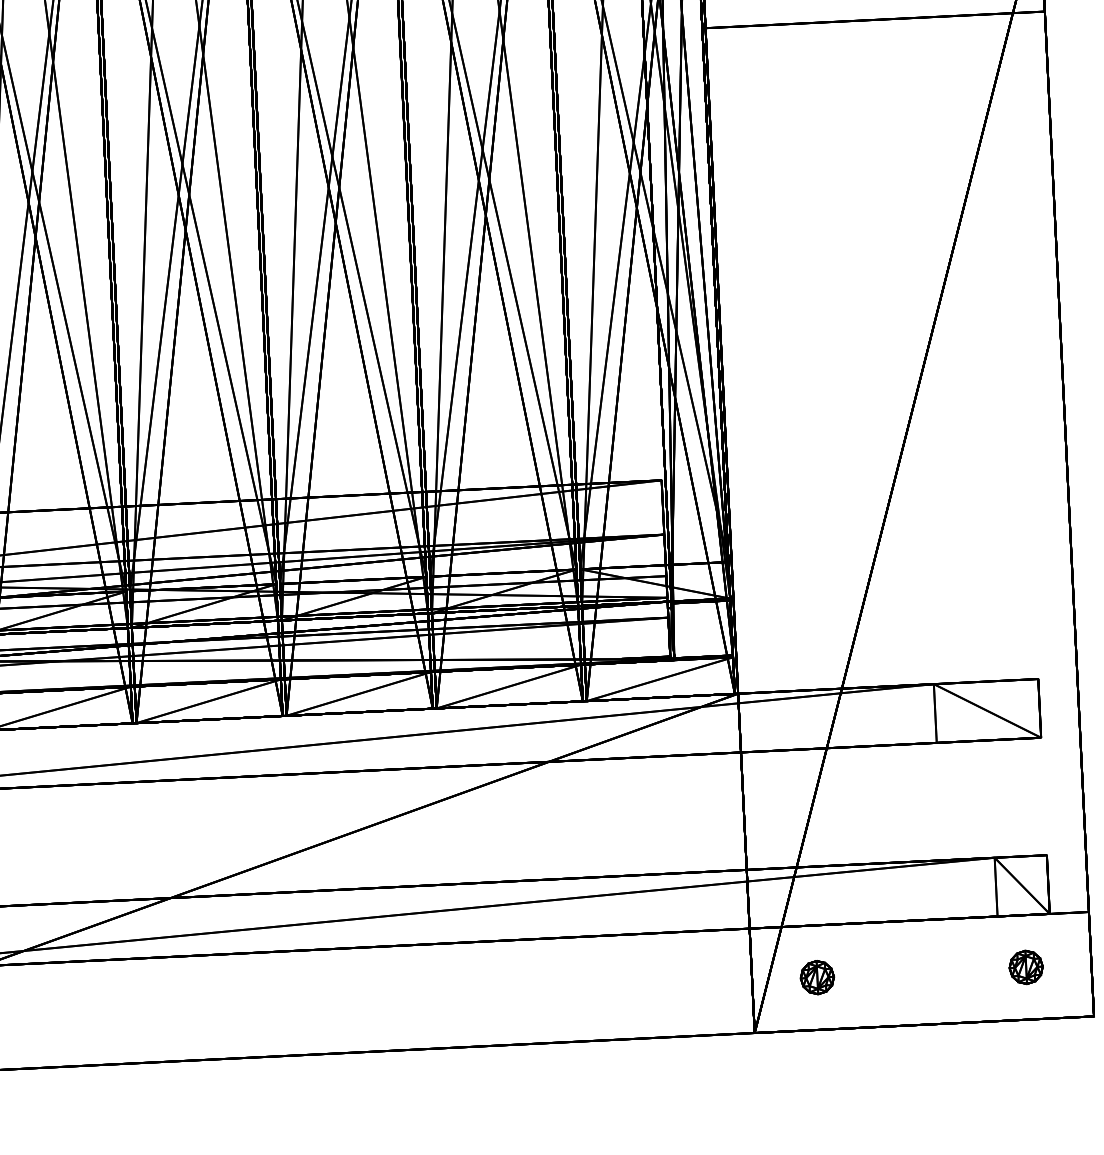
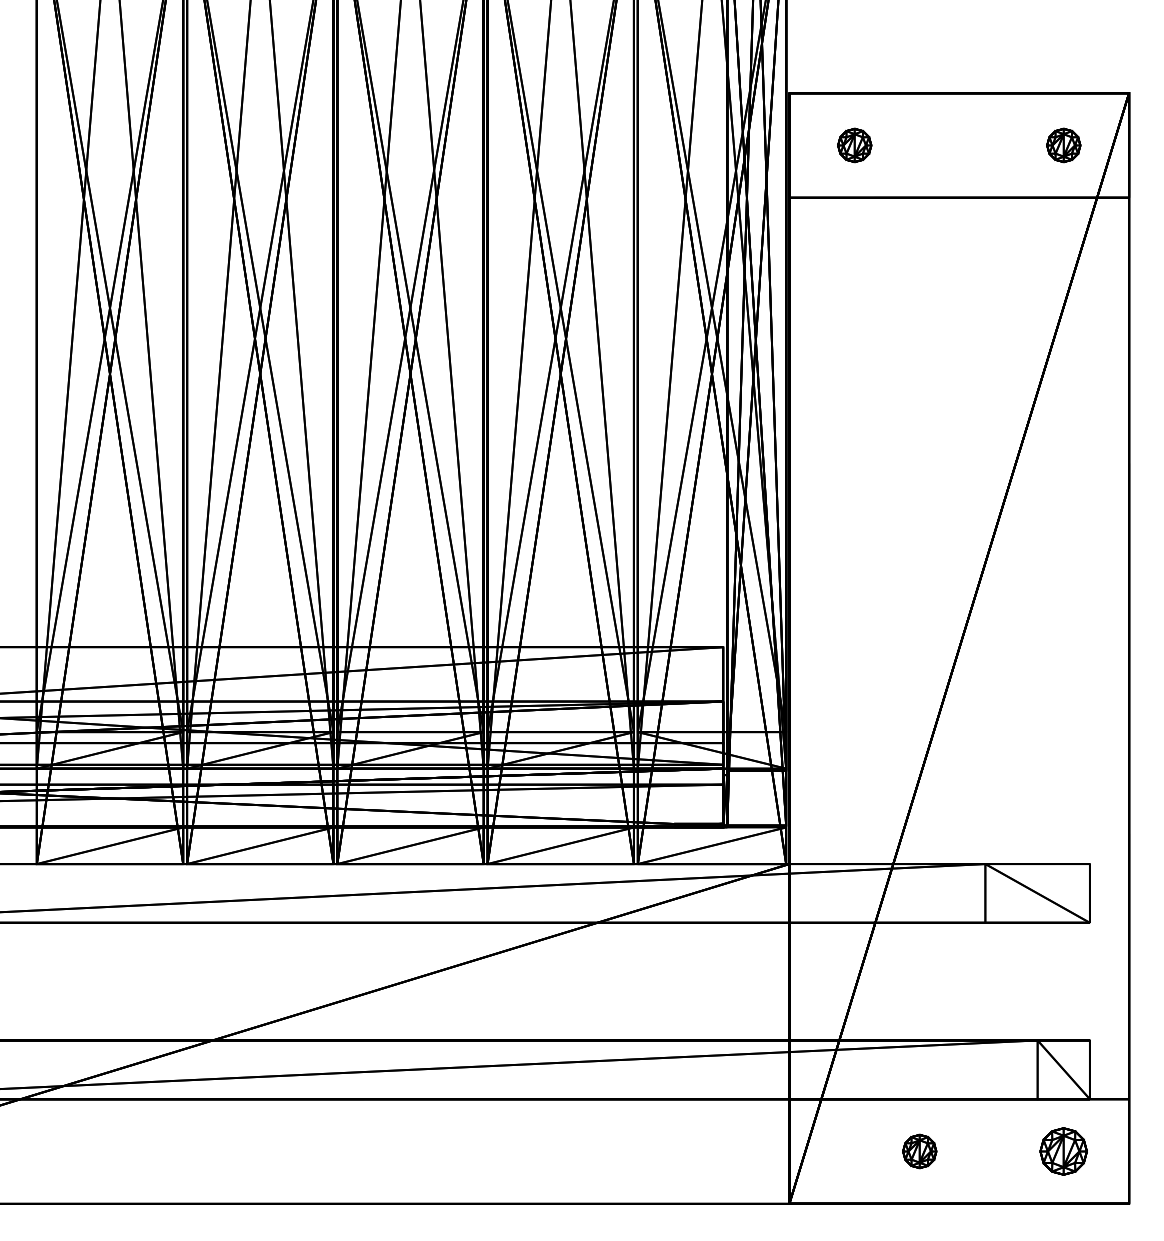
part: (1025, 967) -> (1063, 1151), size x1.4
part: (817, 977) -> (919, 1151), moved

